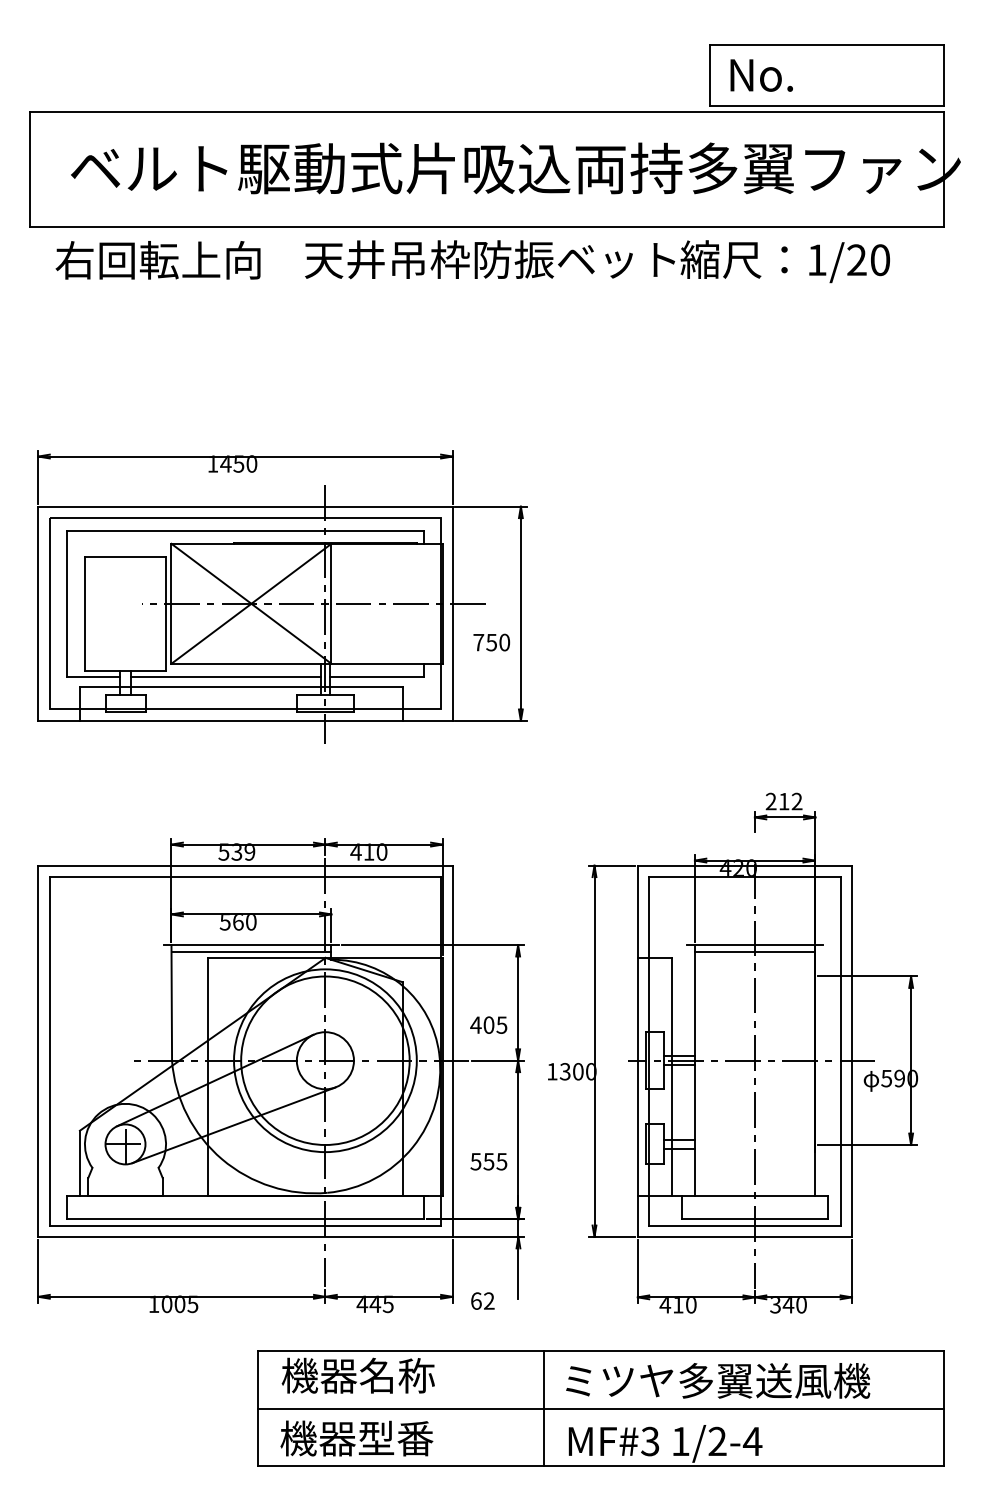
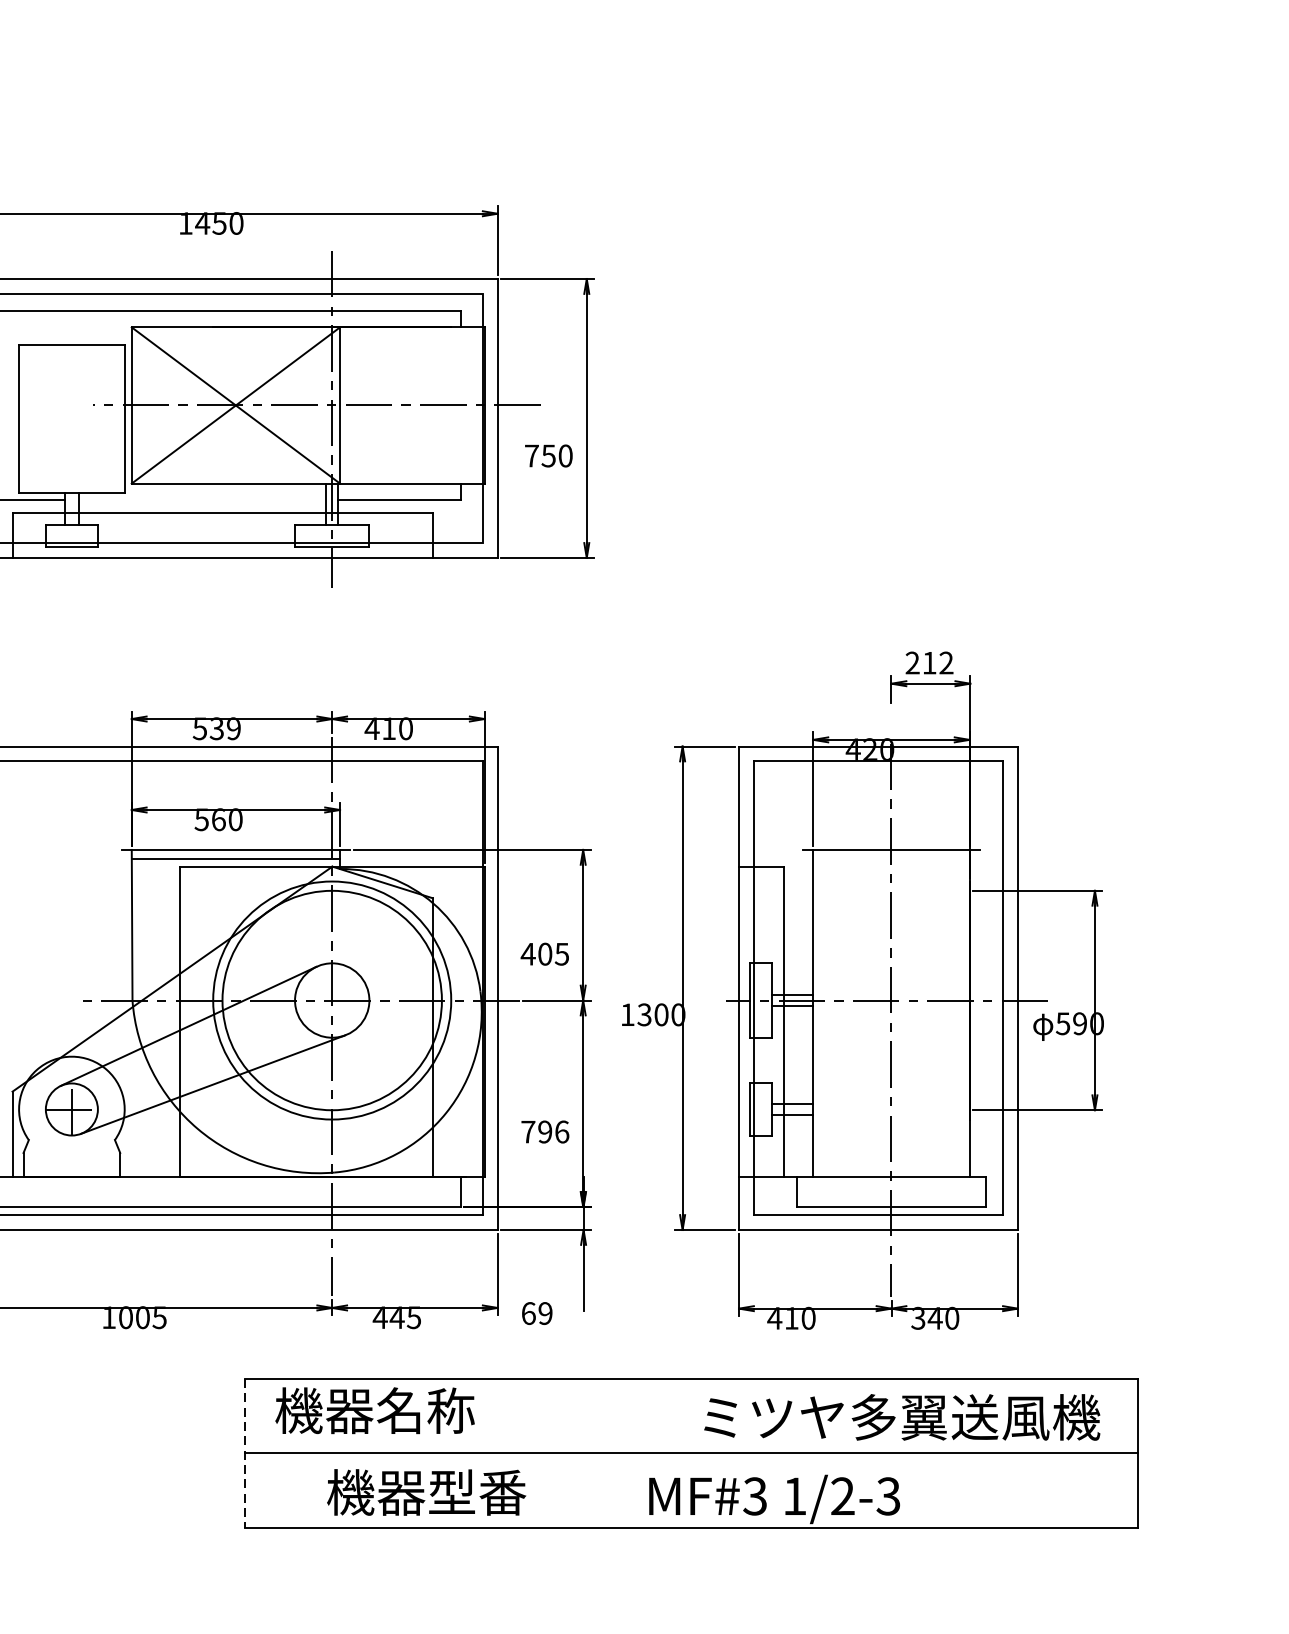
line: (225, 676) -> (202, 500), removed
line: (754, 952) -> (890, 859), removed
text: (488, 1161) -> (544, 1131), 555 -> 796
text: (489, 1301) -> (545, 1314), 62 -> 69
text: (718, 1380) -> (902, 1416), moved
line: (543, 1408) -> (616, 1453), removed
line: (258, 1409) -> (245, 1454), solid -> dashed
text: (356, 1438) -> (426, 1492), moved
text: (752, 1441) -> (888, 1496), 1/2-4 -> 1/2-3

